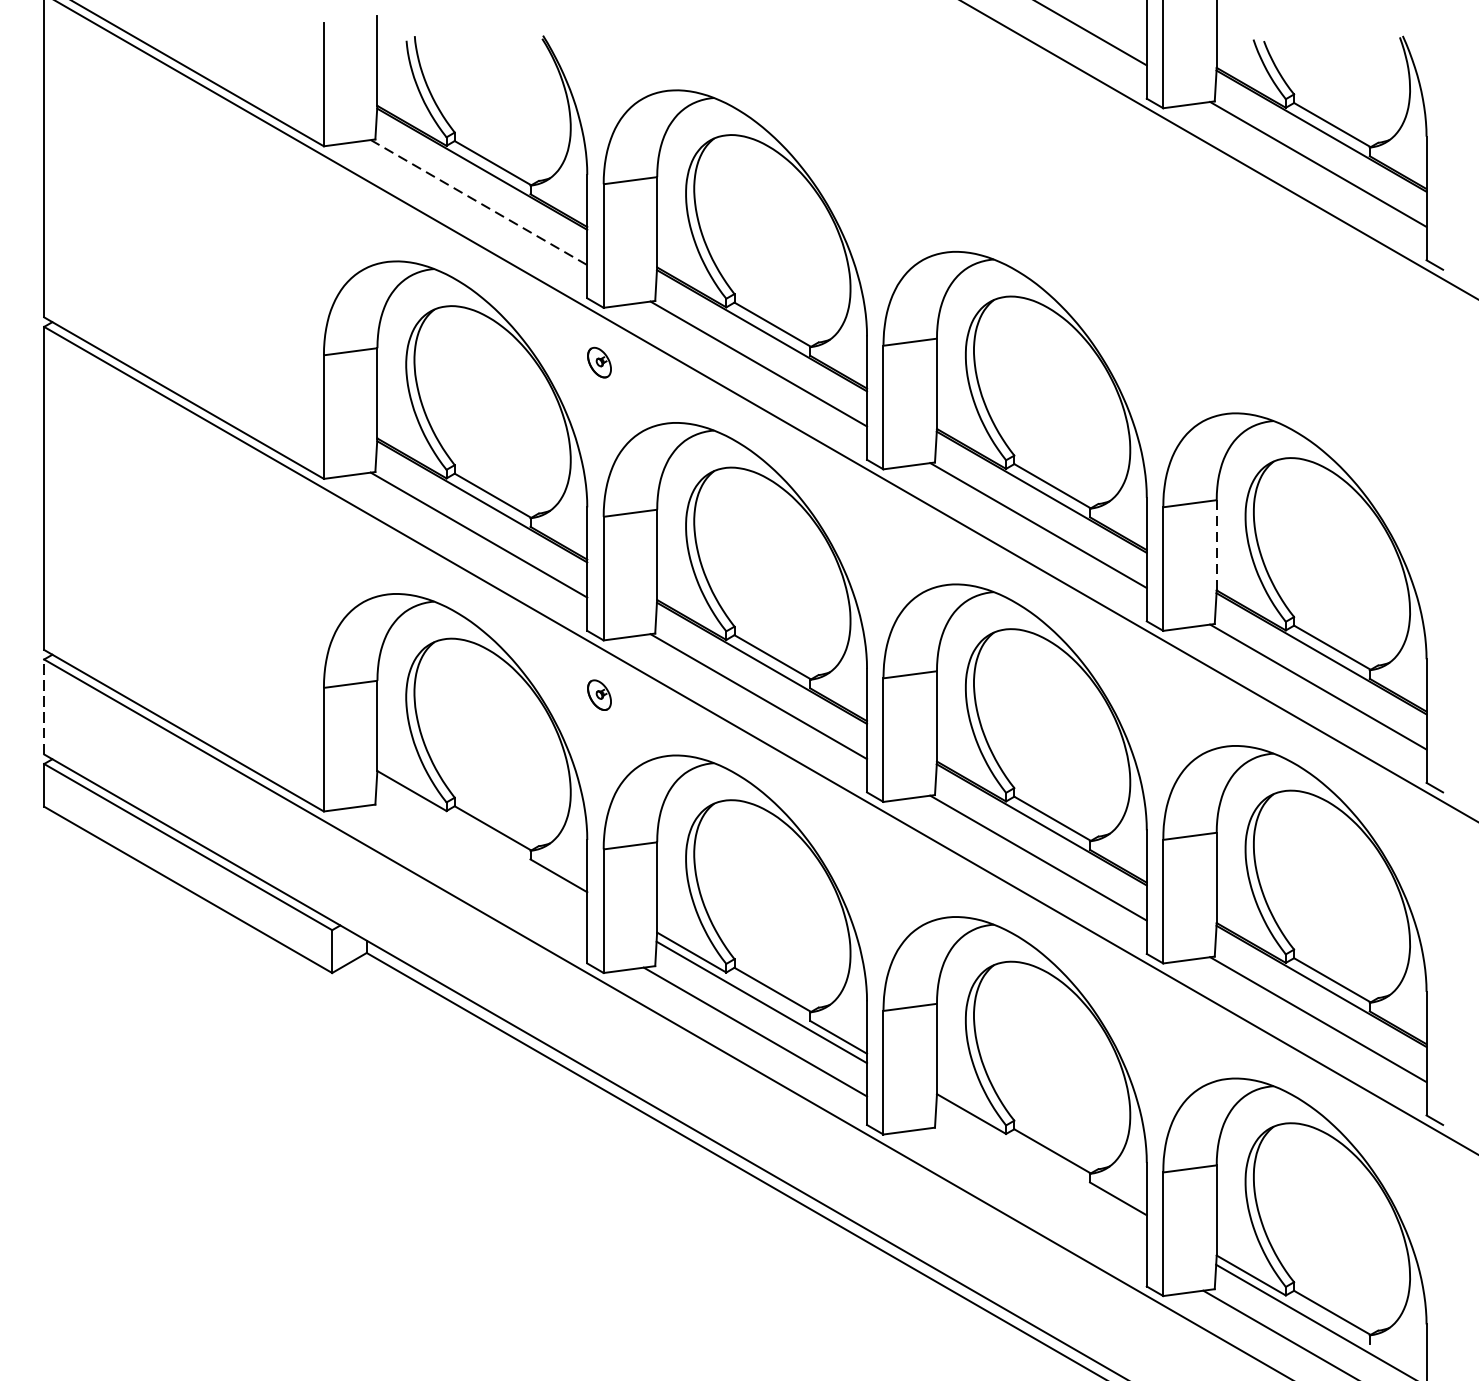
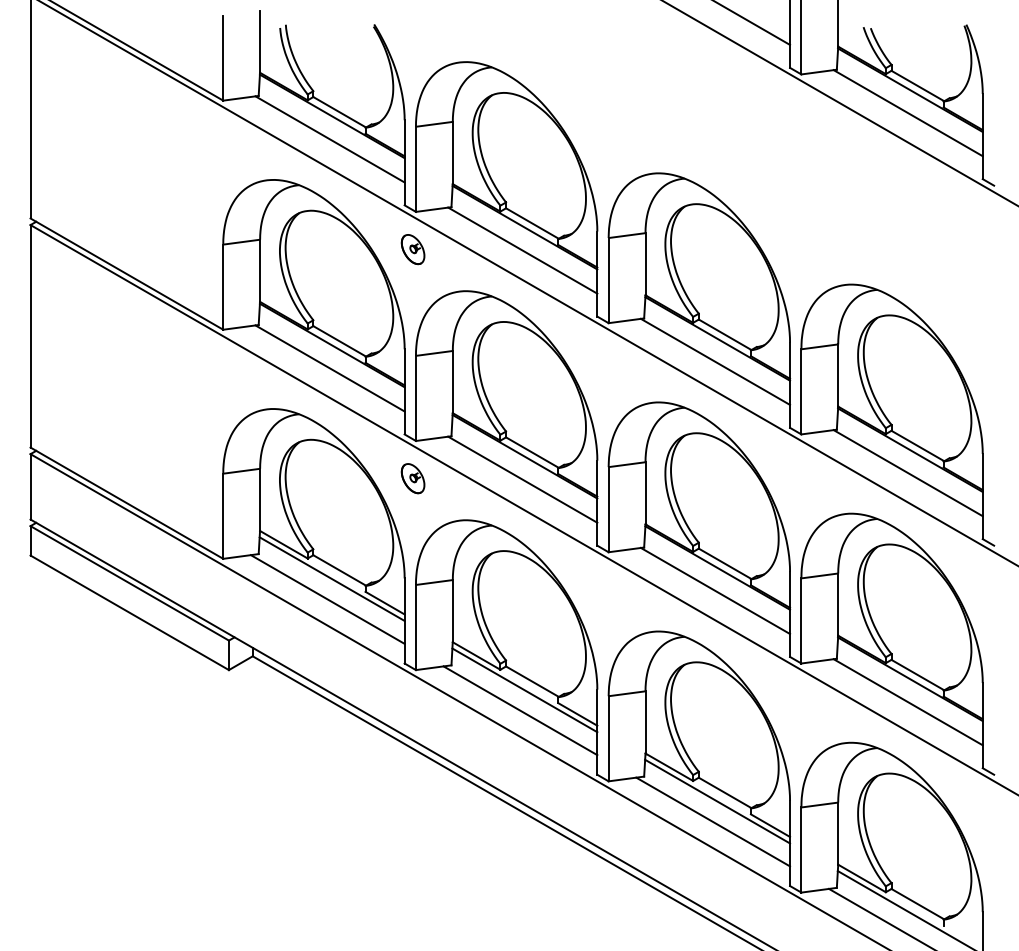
line: (479, 202) -> (330, 139), dashed -> solid
part: (598, 362) -> (412, 249), size x1.43
line: (1217, 546) -> (838, 376), dashed -> solid
part: (598, 694) -> (412, 478), size x1.43
line: (44, 706) -> (30, 486), dashed -> solid
line: (481, 840) -> (331, 578), added
line: (475, 870) -> (327, 599), added
line: (1041, 1163) -> (717, 801), added
line: (1035, 1192) -> (713, 821), added

